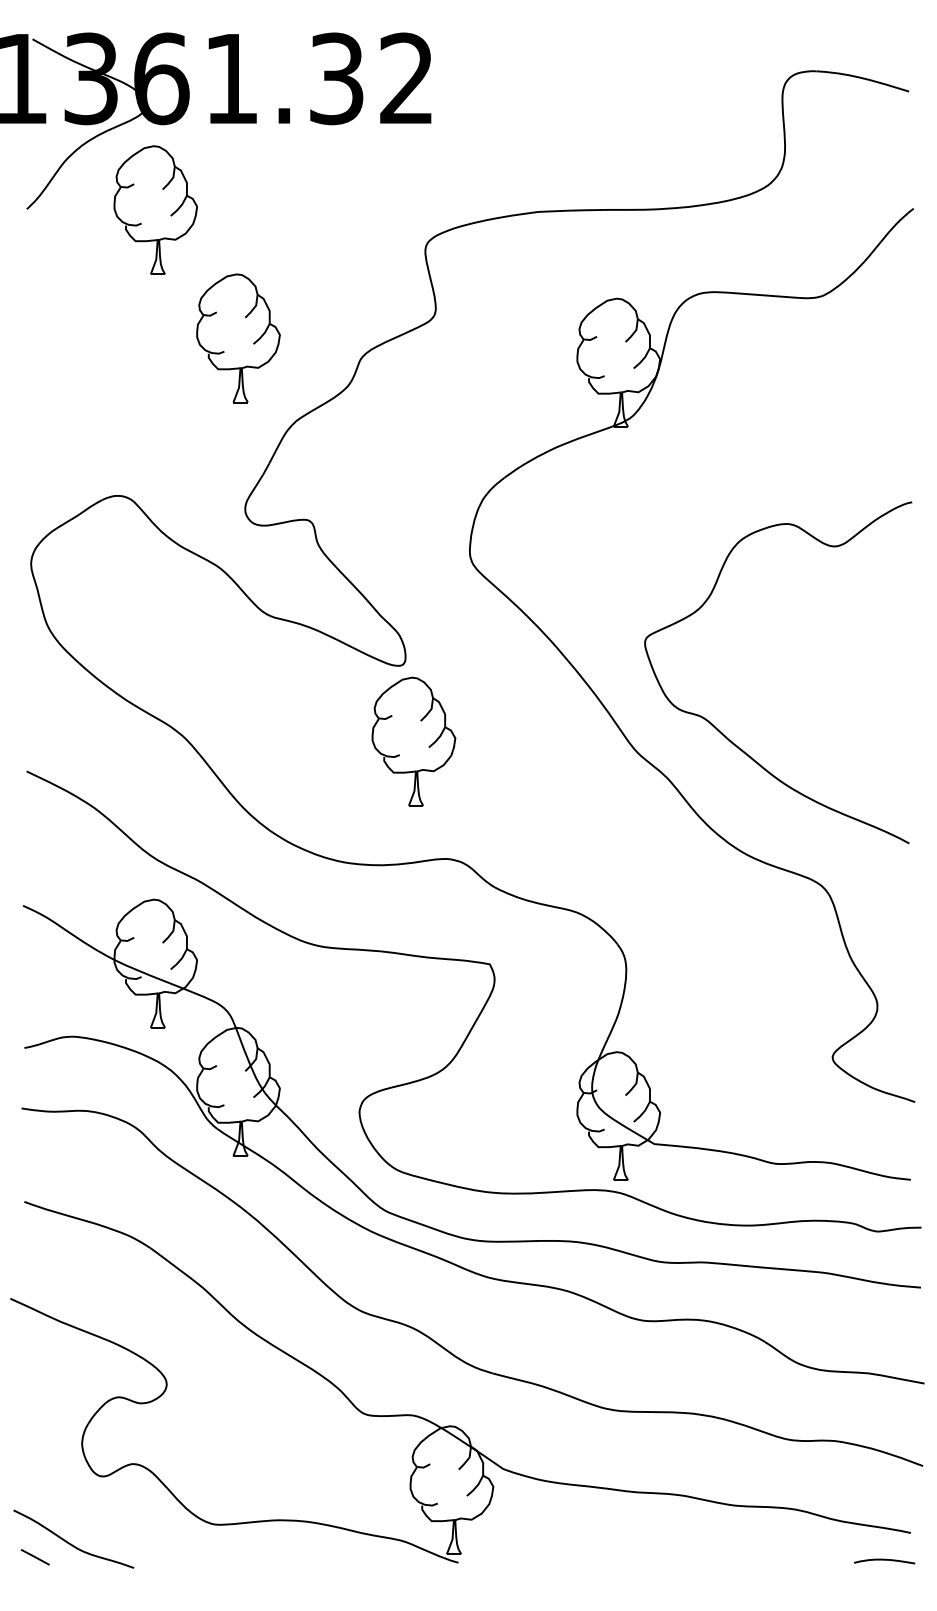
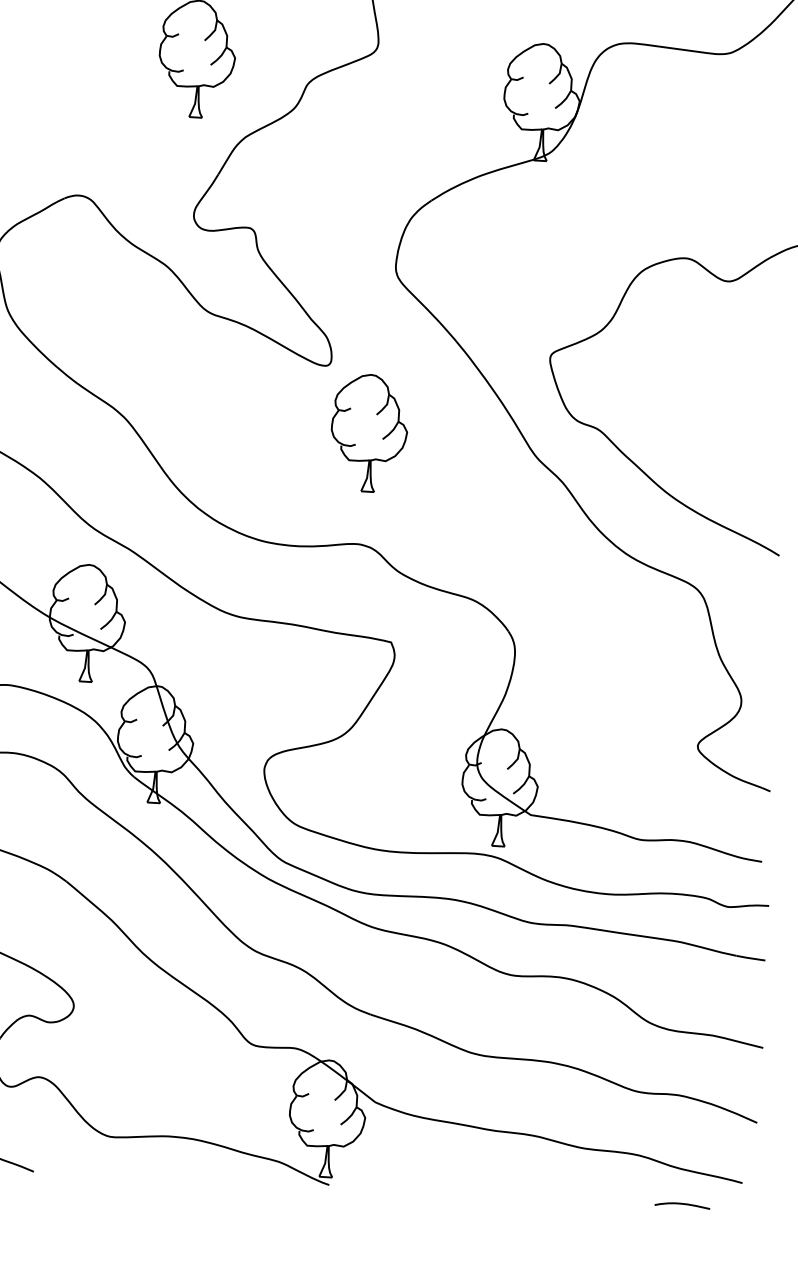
part: (413, 741) -> (368, 433), moved
curve: (884, 1560) -> (682, 1204), moved

